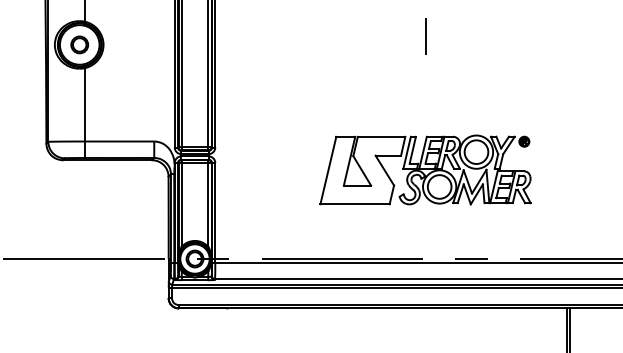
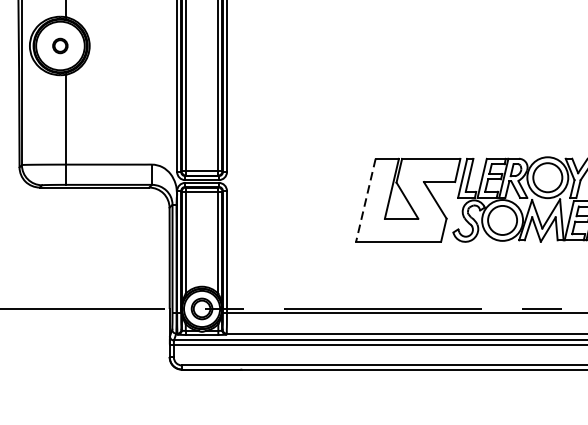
line: (425, 35) -> (485, 34), removed
part: (79, 44) -> (60, 45), size x0.7
line: (328, 170) -> (366, 200), solid -> dashed

